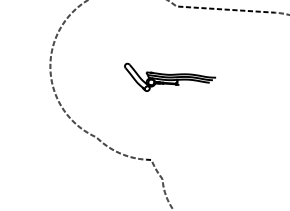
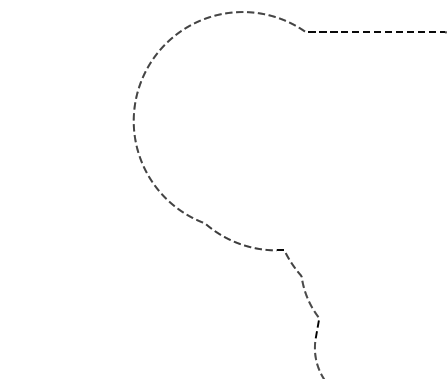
part: (169, 79) -> (302, 135), removed

